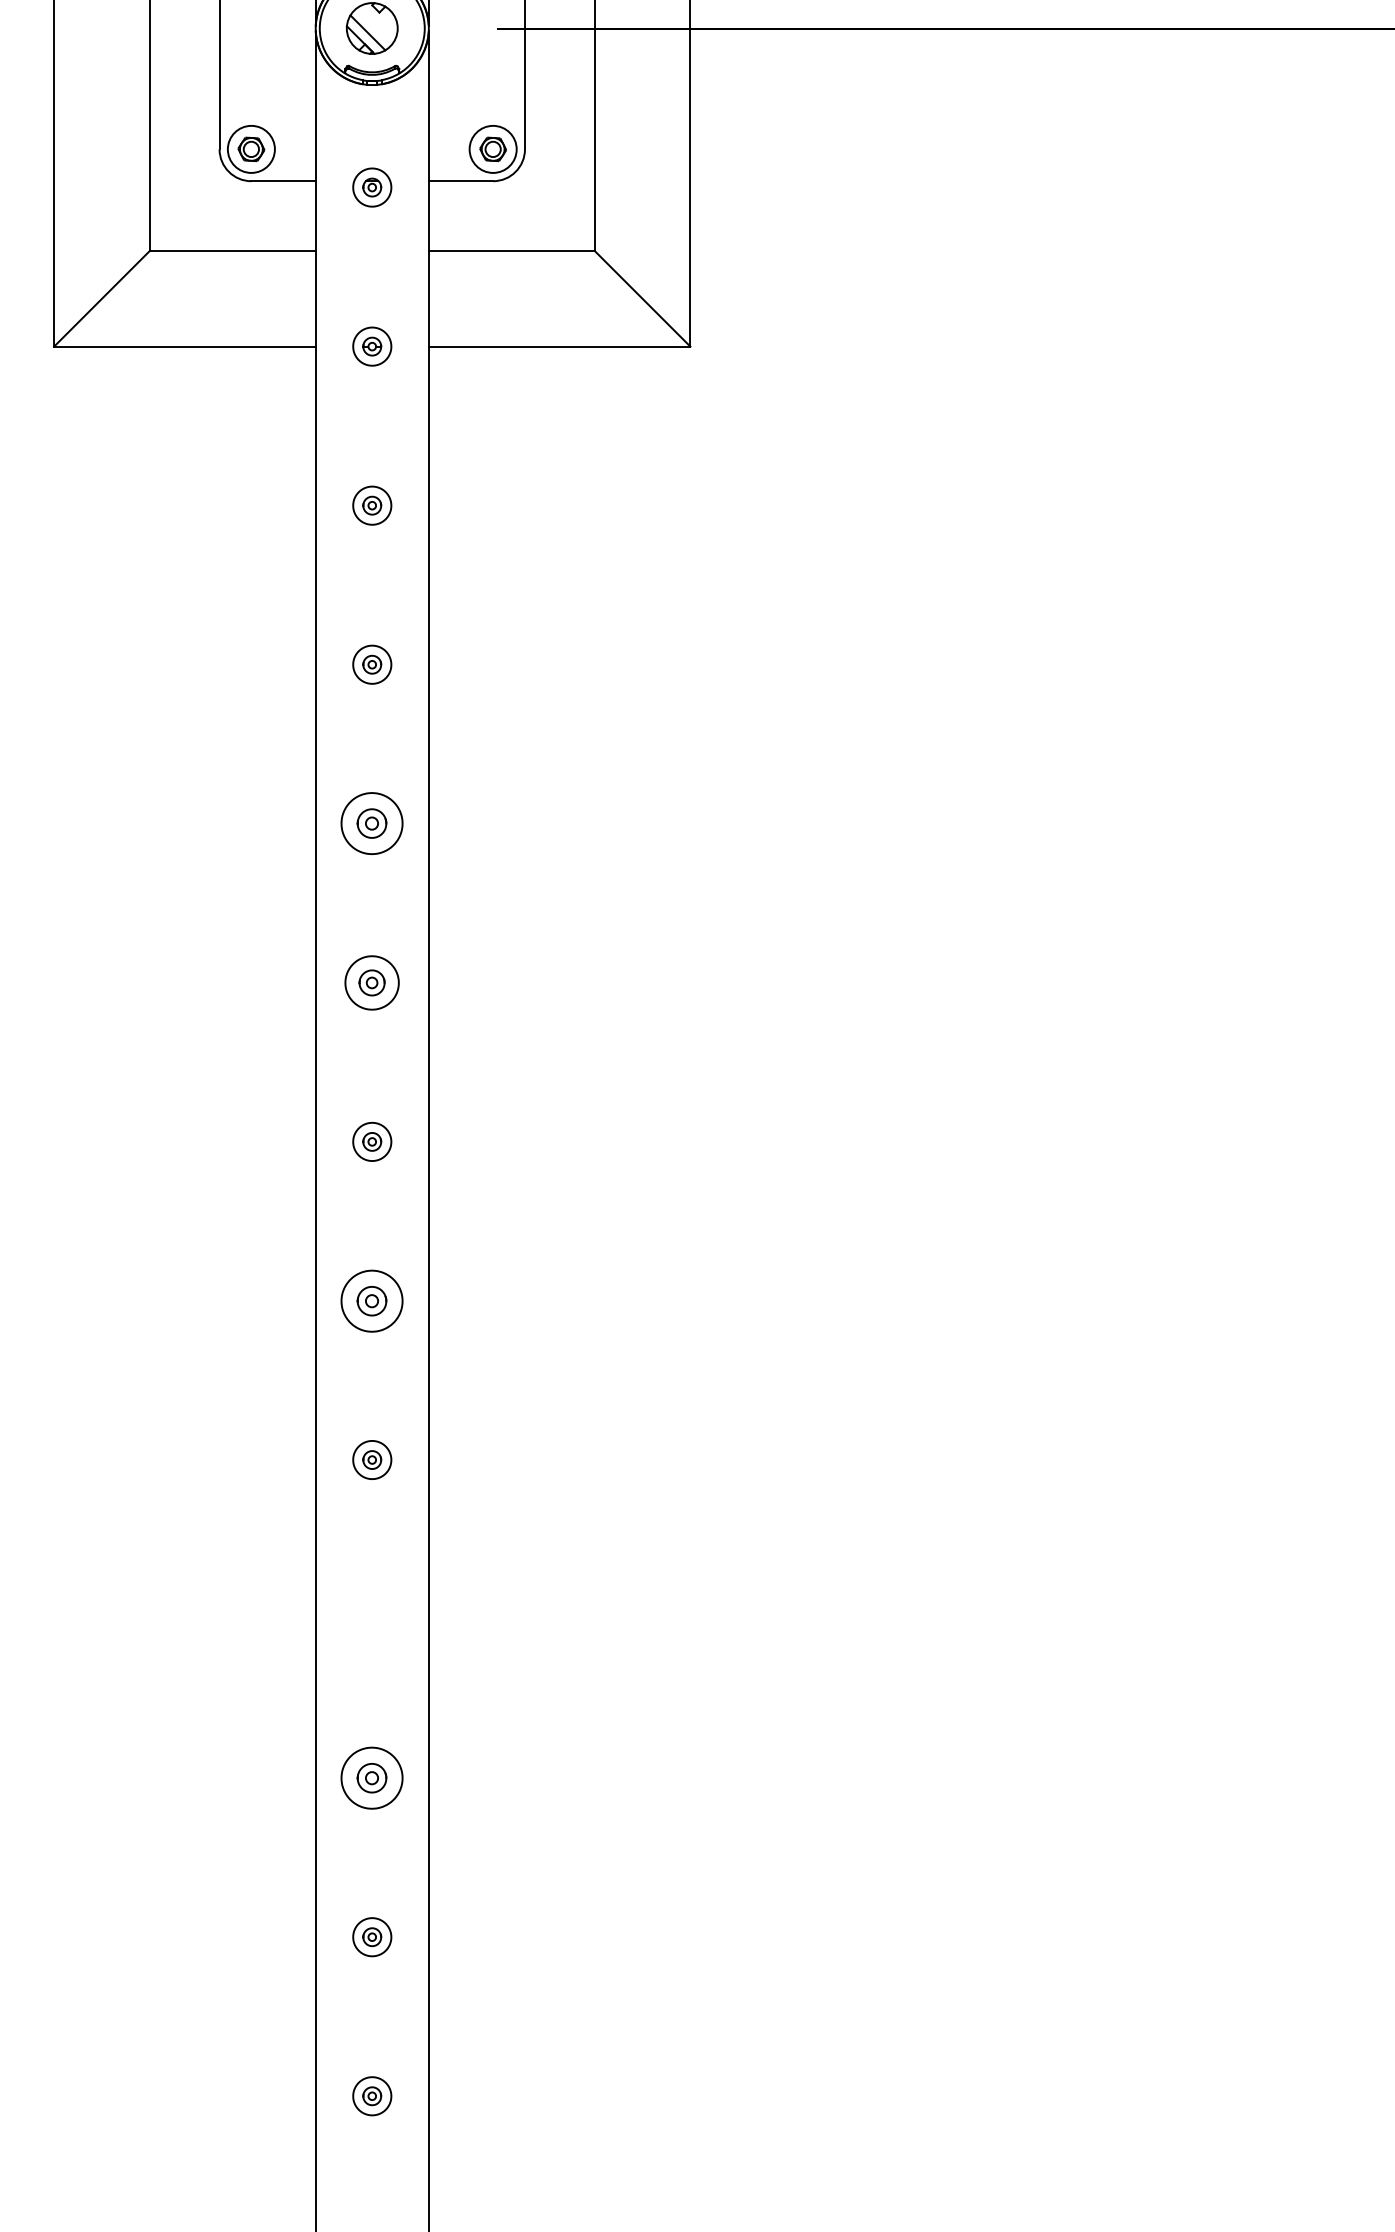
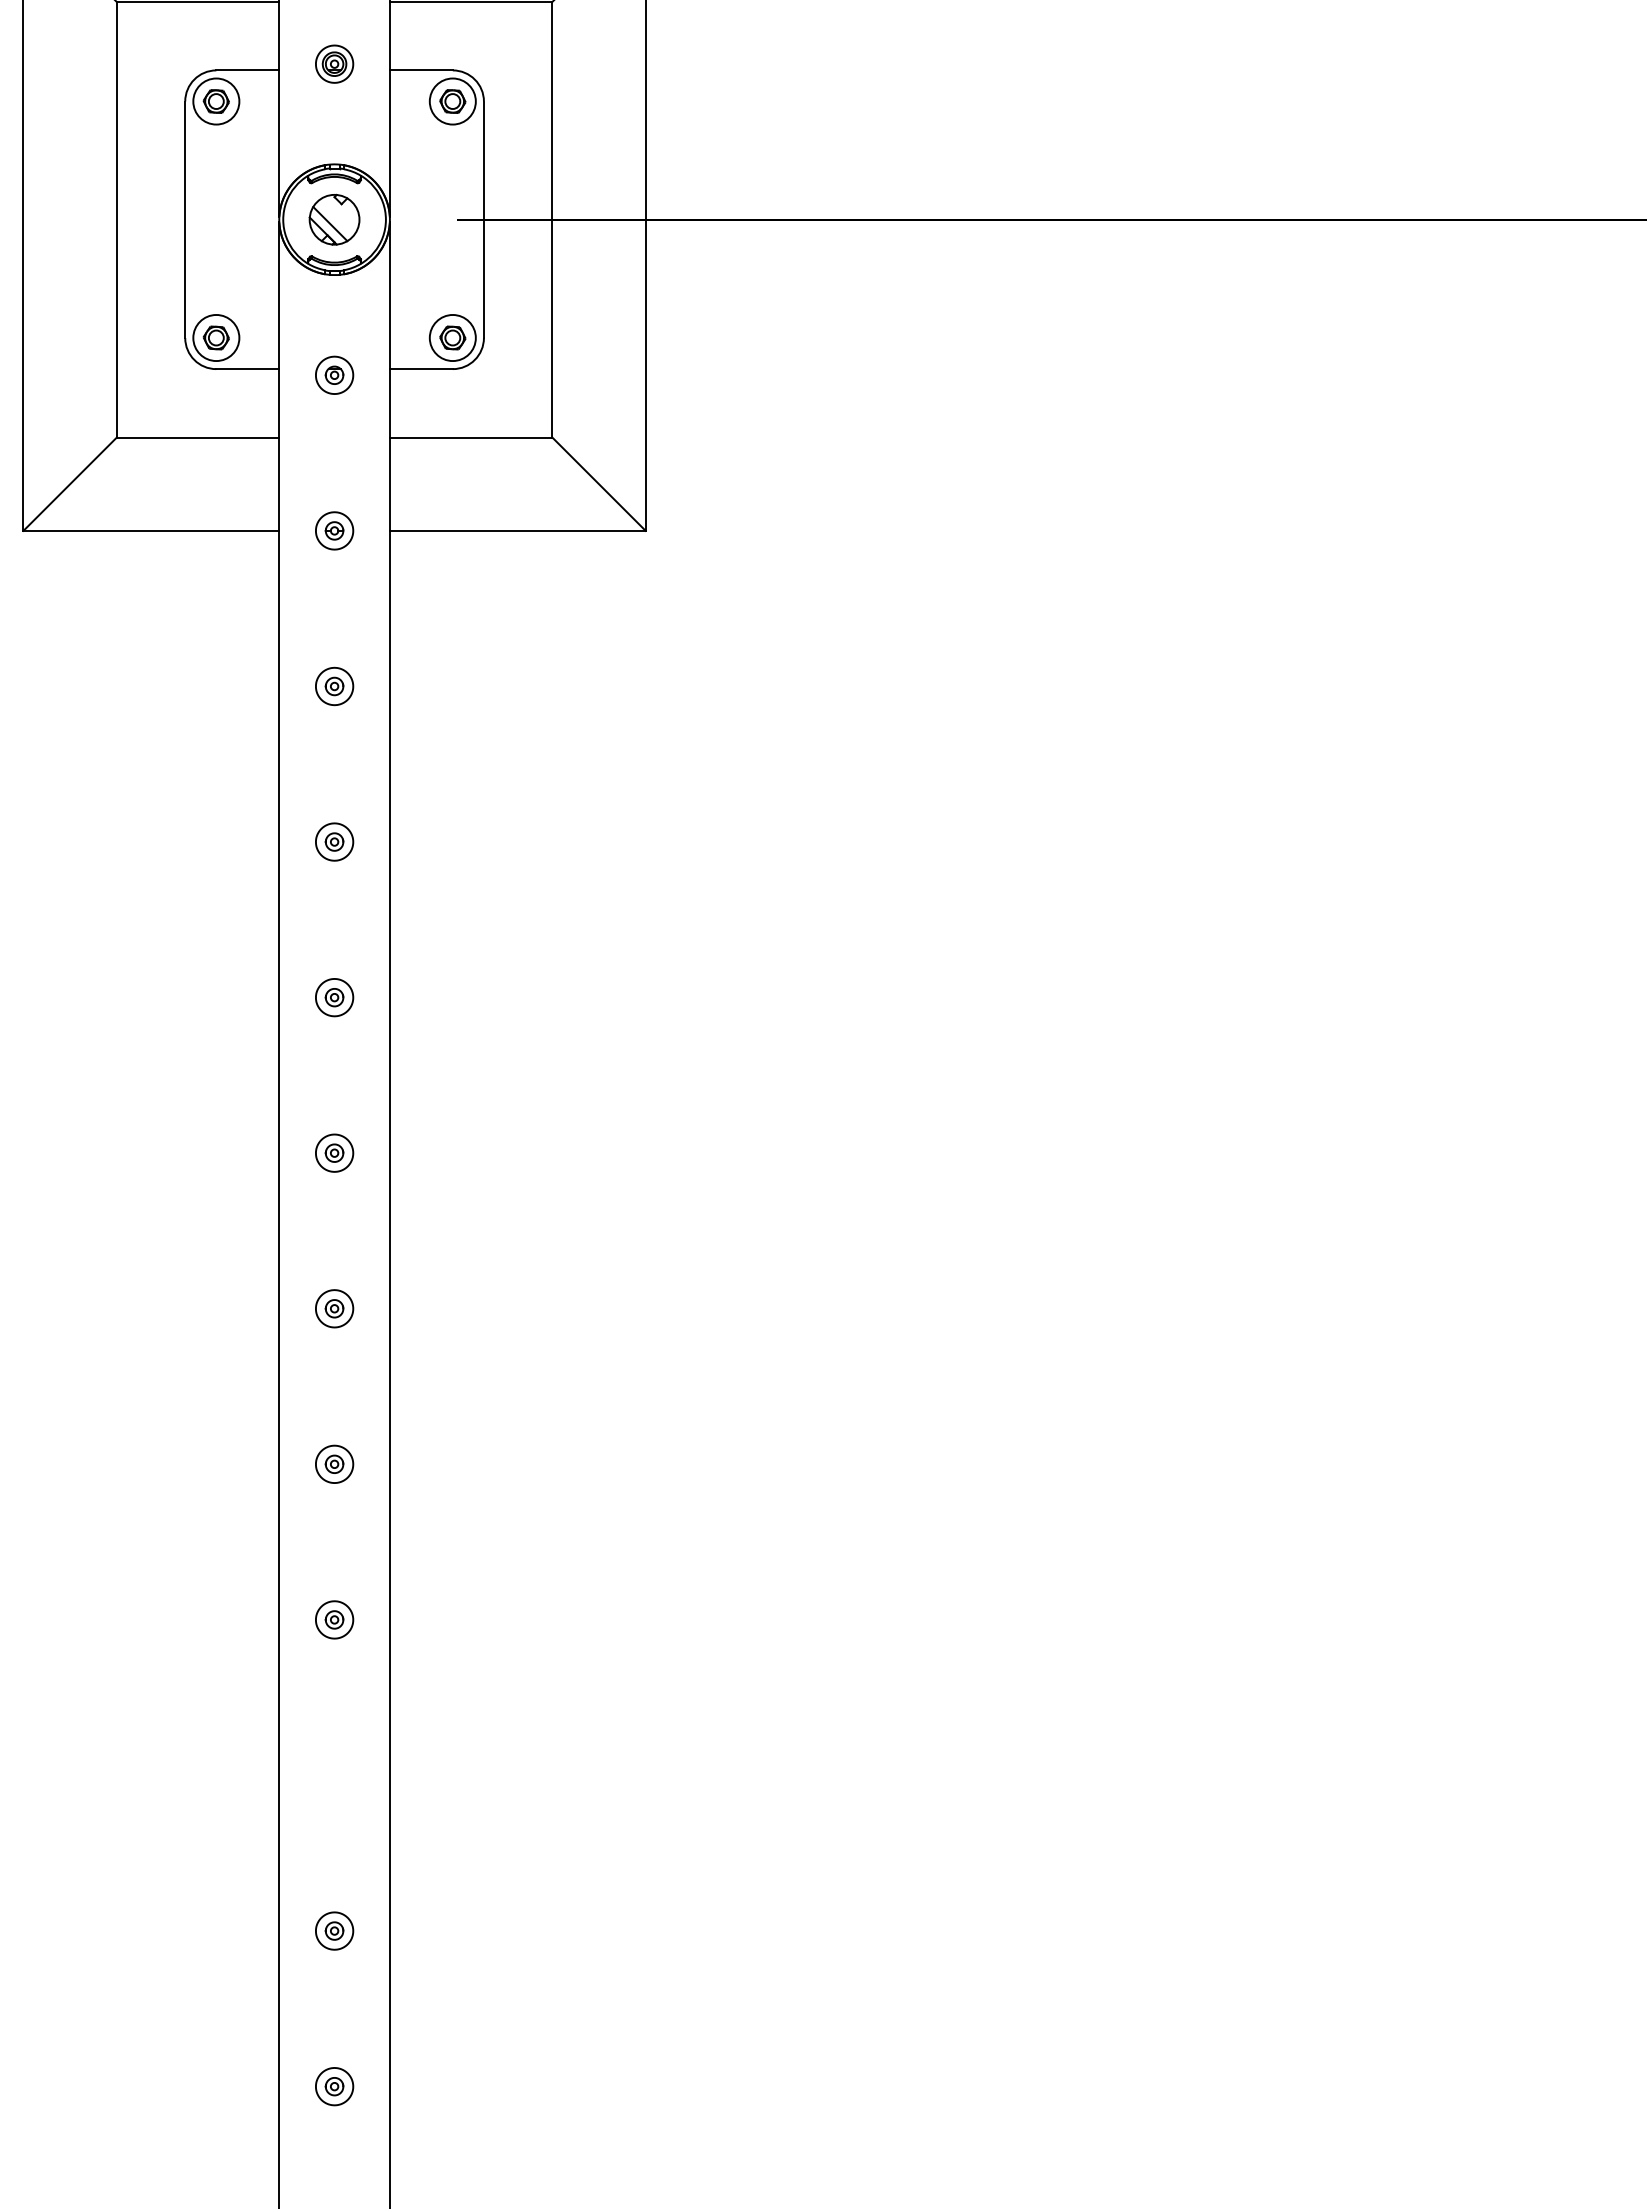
part: (372, 823) -> (334, 997), size x0.62
part: (372, 982) -> (334, 1152), size x0.71
part: (372, 1300) -> (334, 1463), size x0.62
part: (372, 1777) -> (334, 1930), size x0.62

